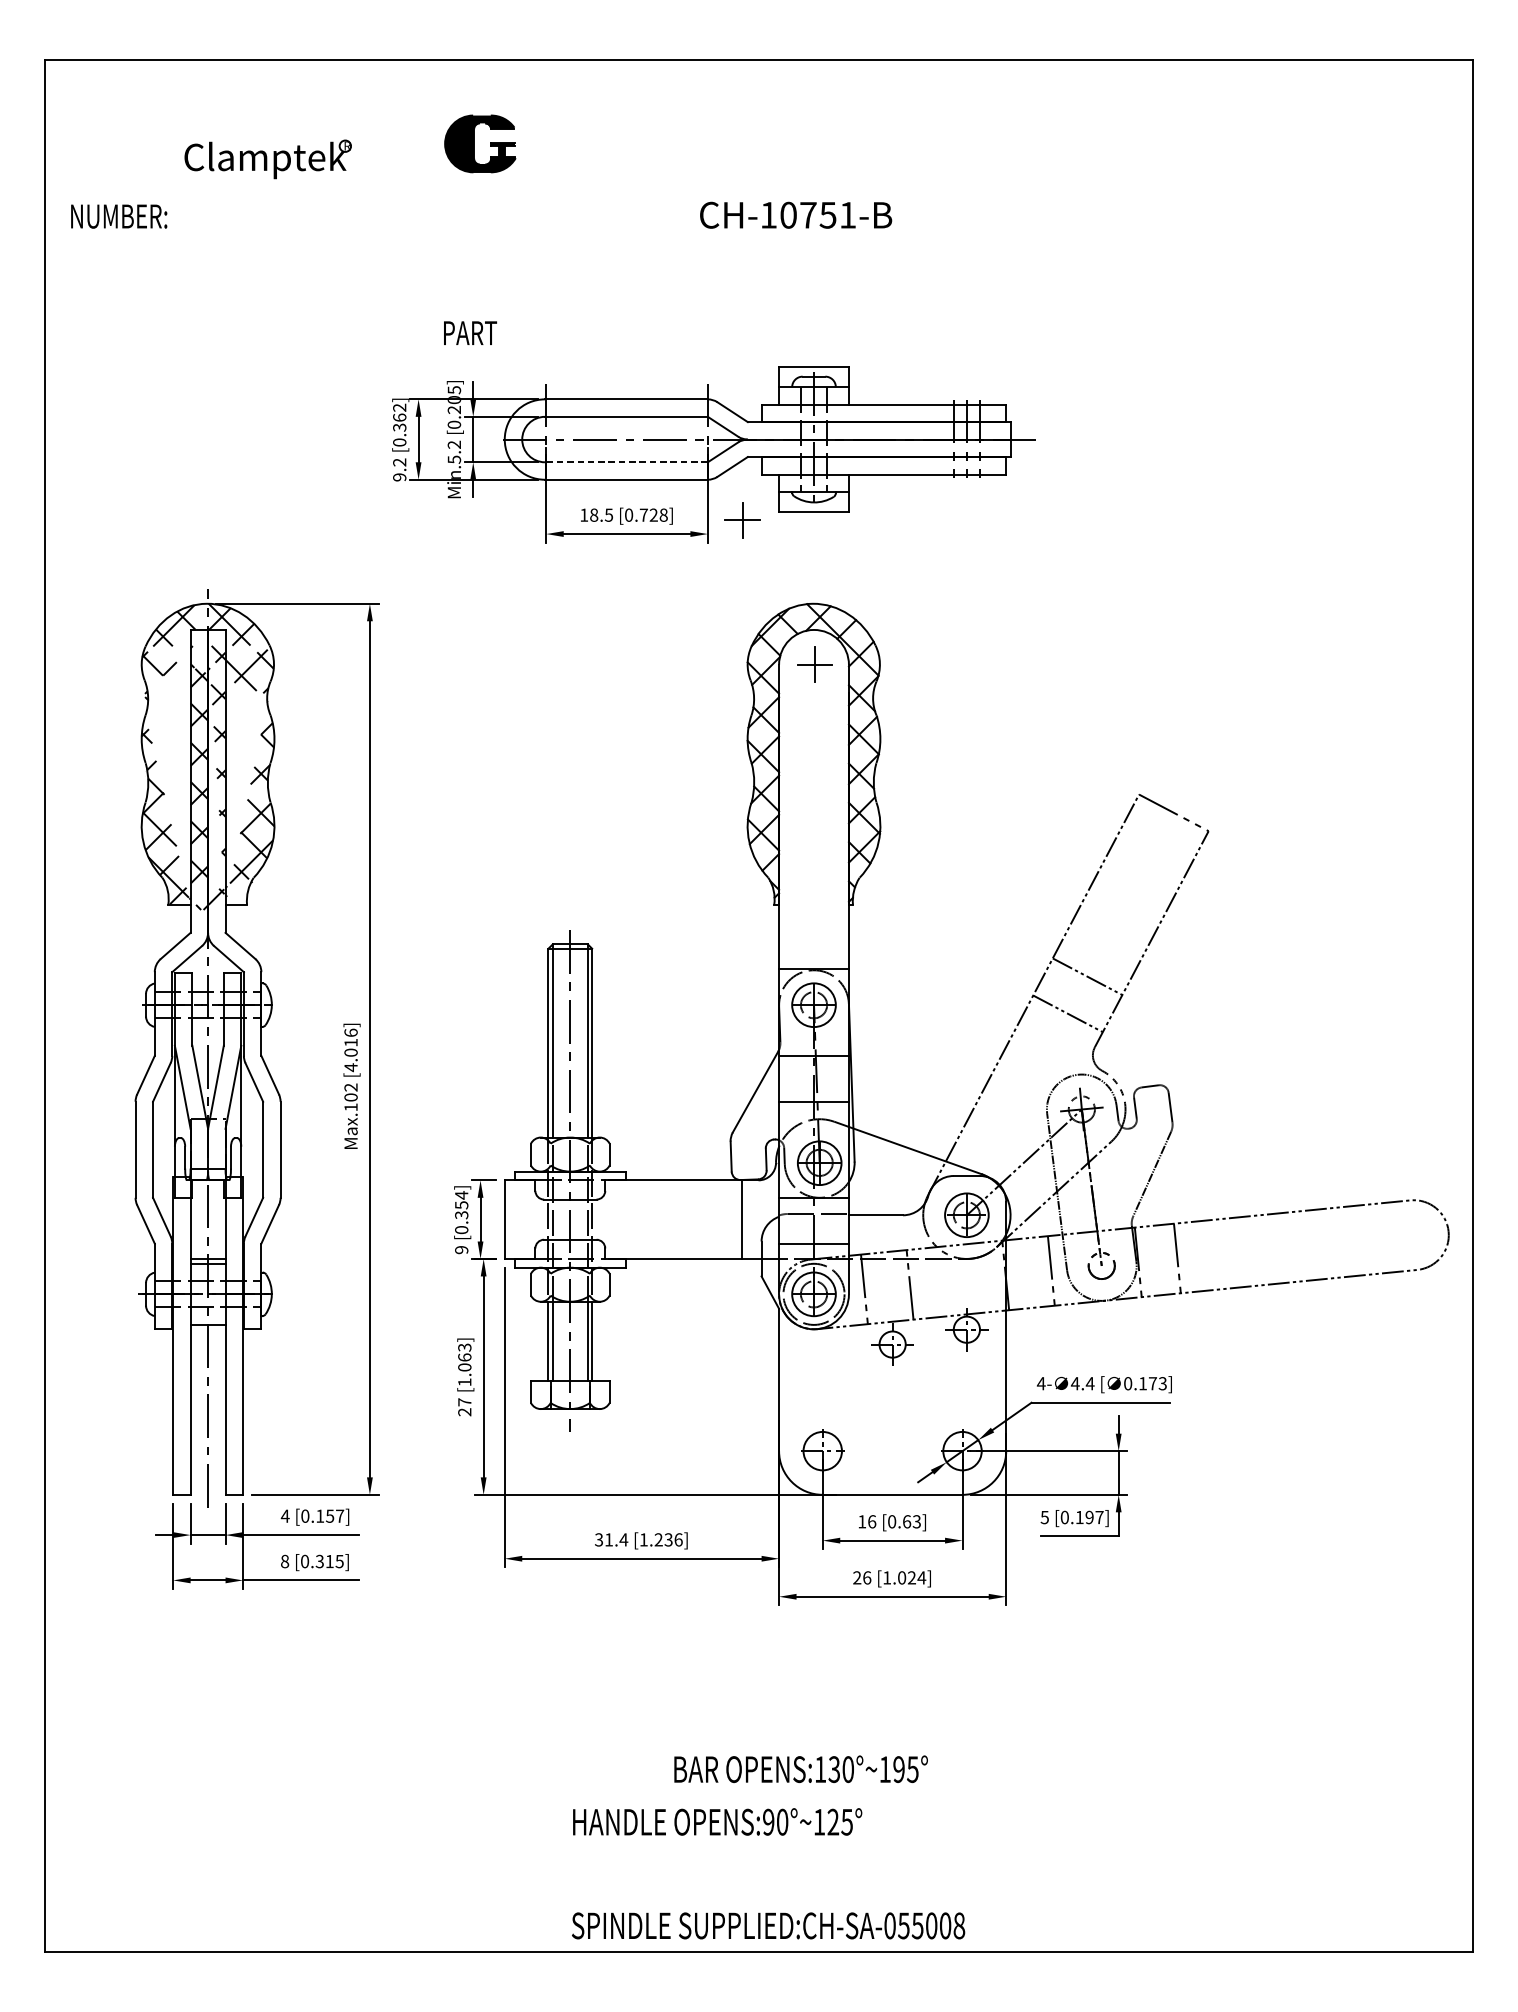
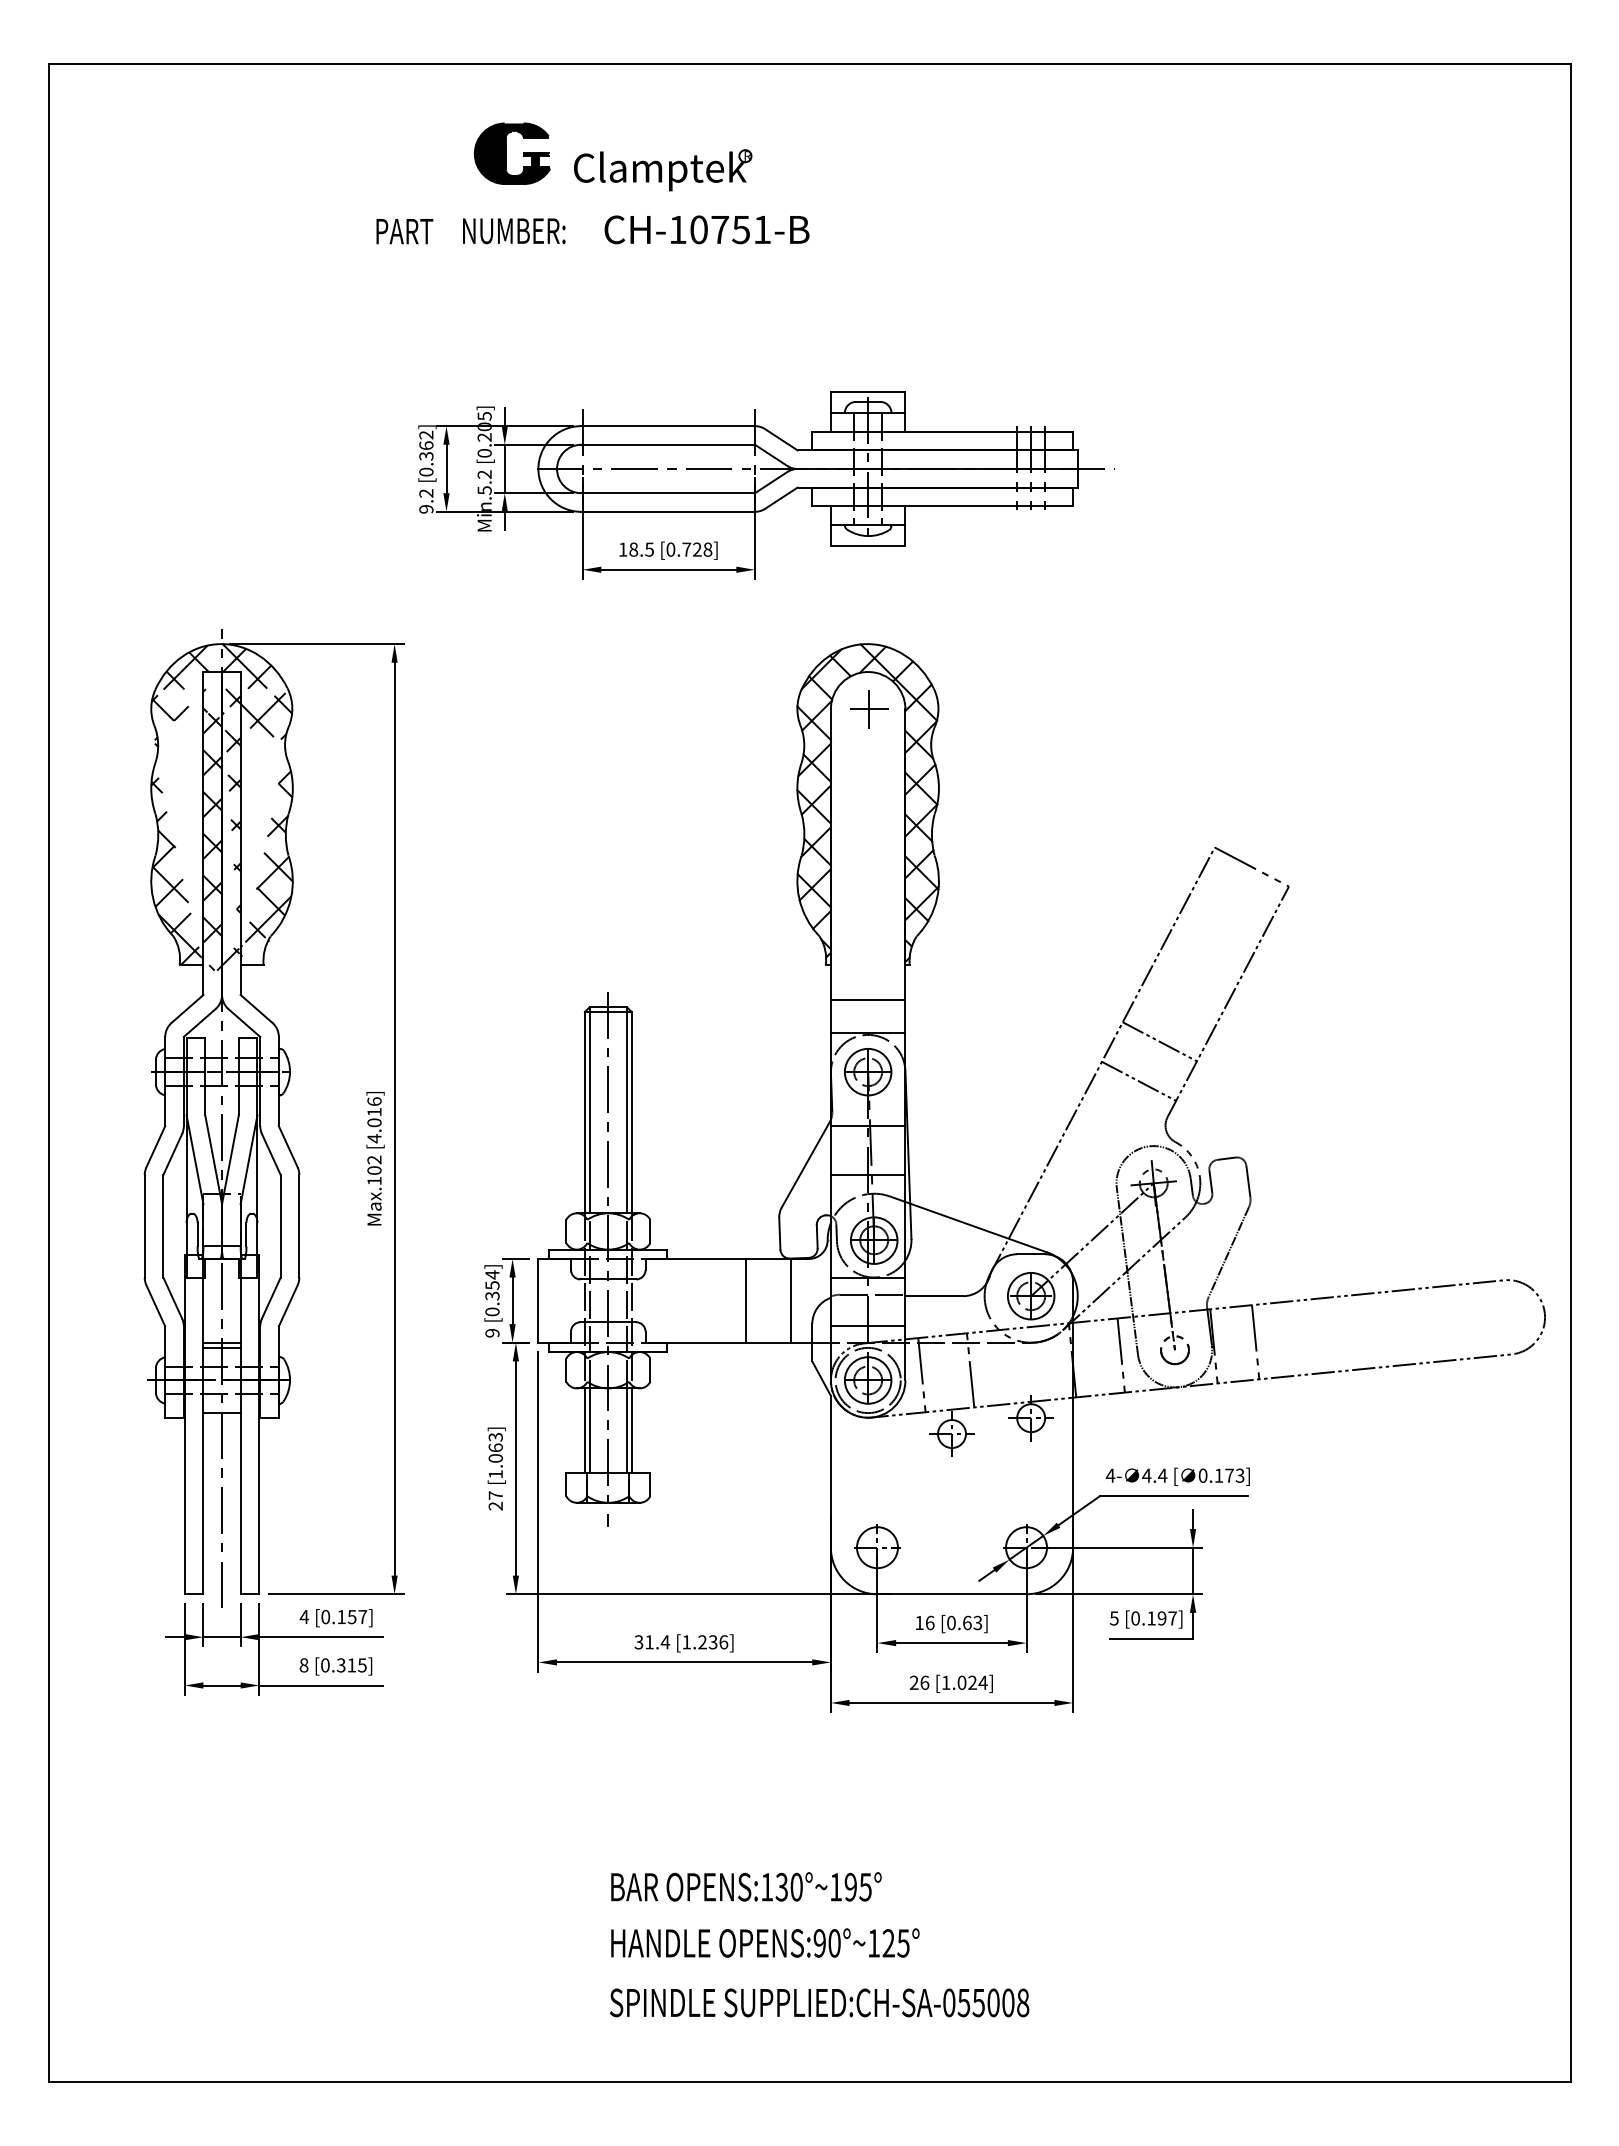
part: (268, 159) -> (663, 170), moved
text: (795, 214) -> (706, 229), moved
text: (119, 216) -> (514, 231), moved
text: (470, 333) -> (404, 231), moved
line: (626, 462) -> (668, 493), dashed -> solid
part: (743, 520) -> (792, 555), removed
line: (813, 938) -> (867, 1000), added
line: (699, 1219) -> (746, 1300), added
text: (801, 1768) -> (746, 1886), moved
text: (768, 1925) -> (819, 2002), moved

